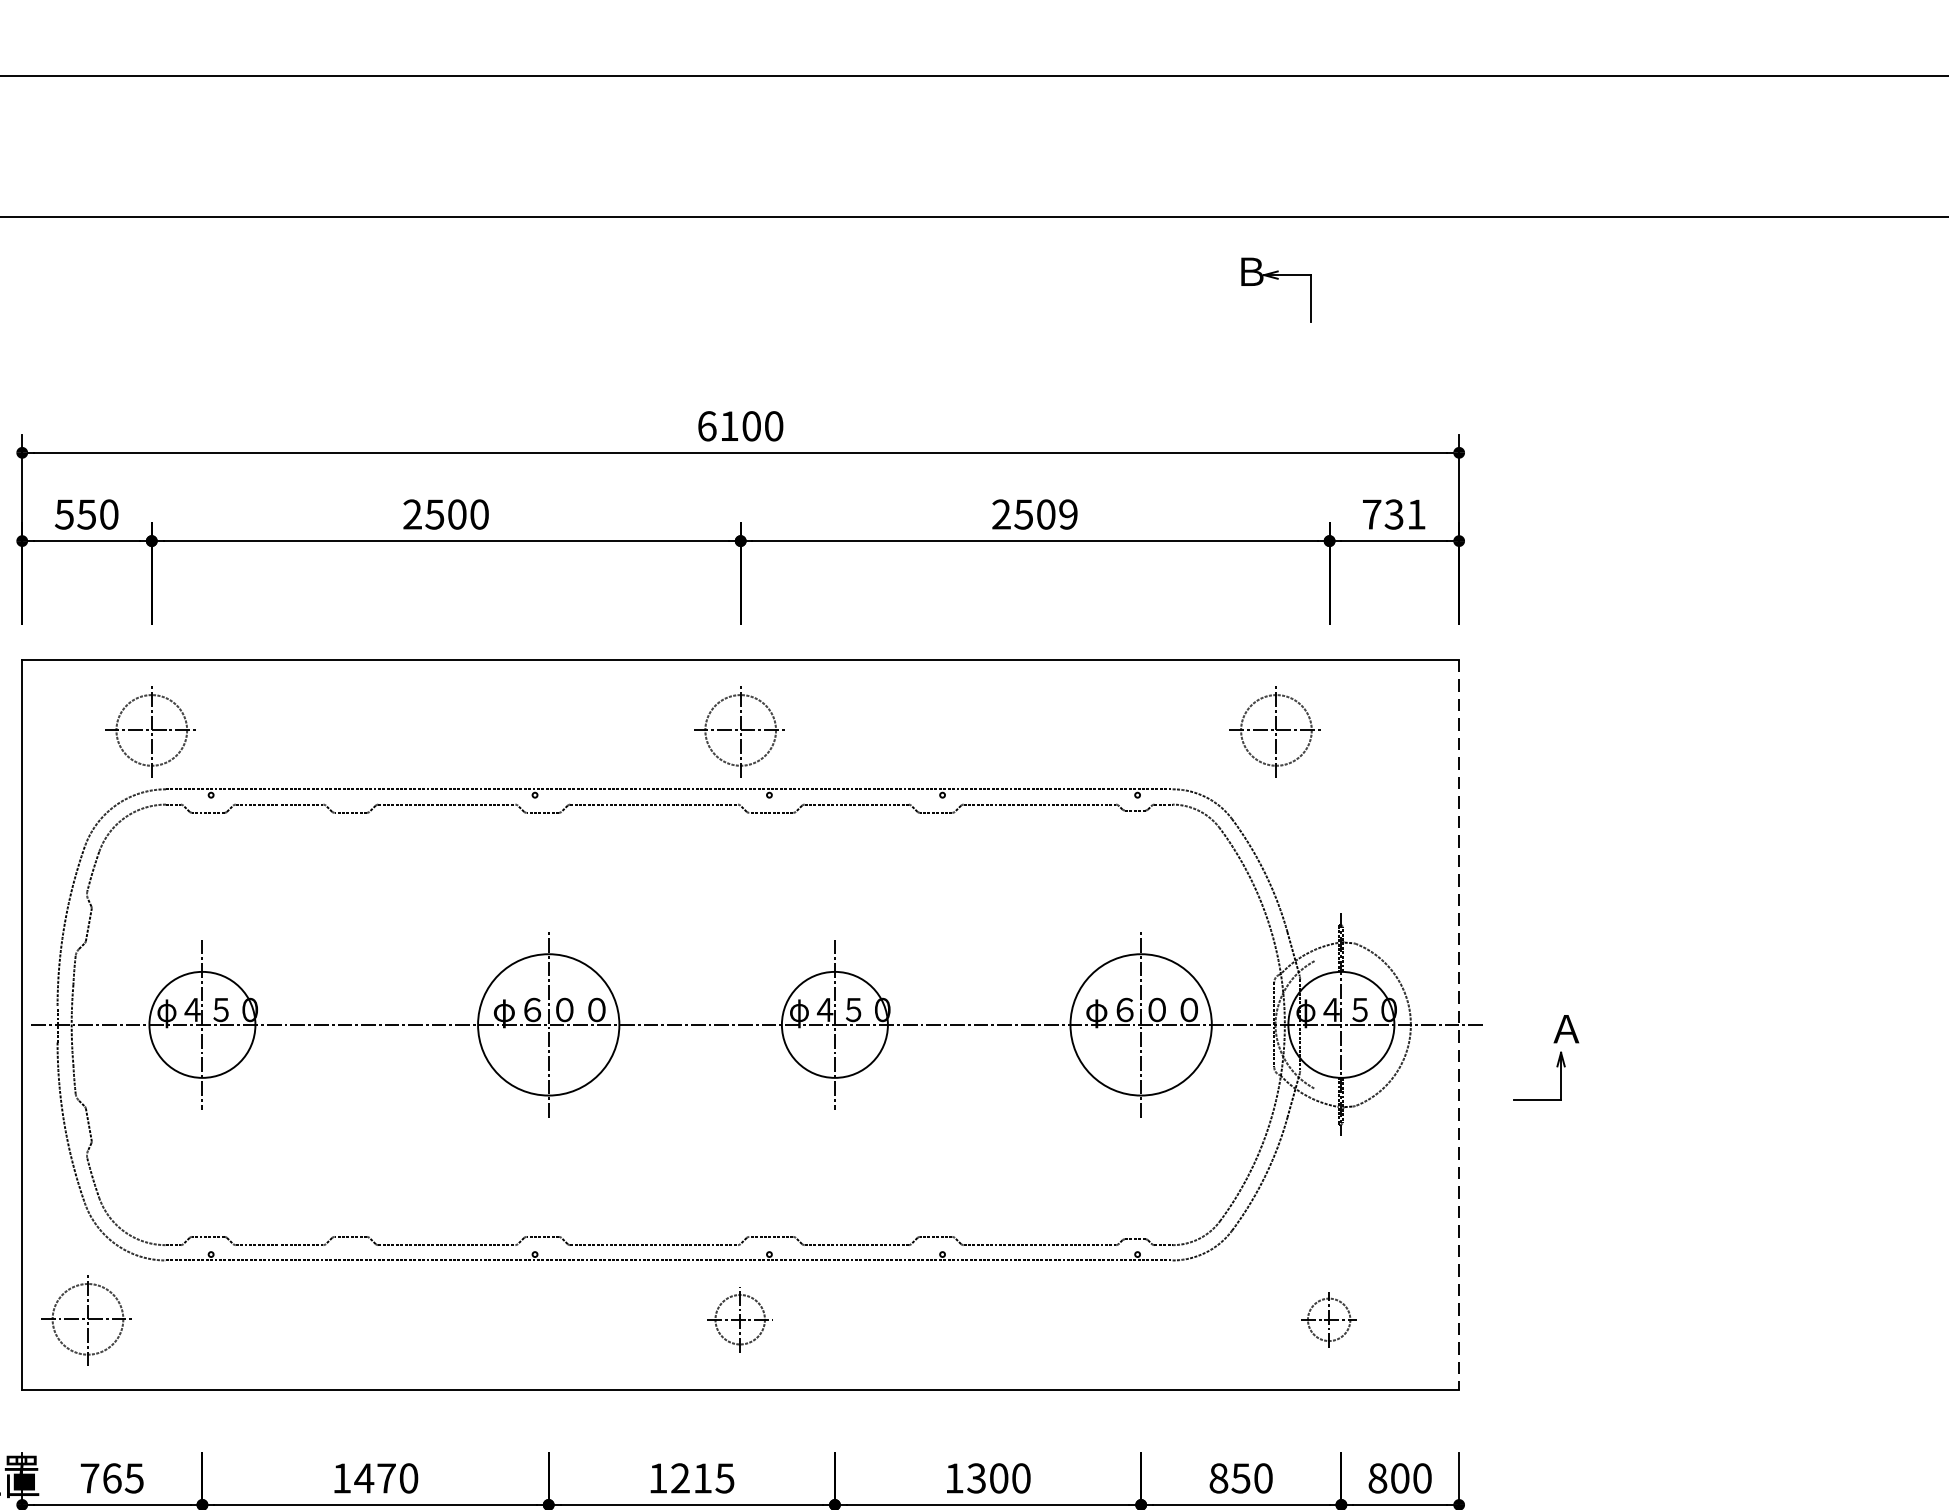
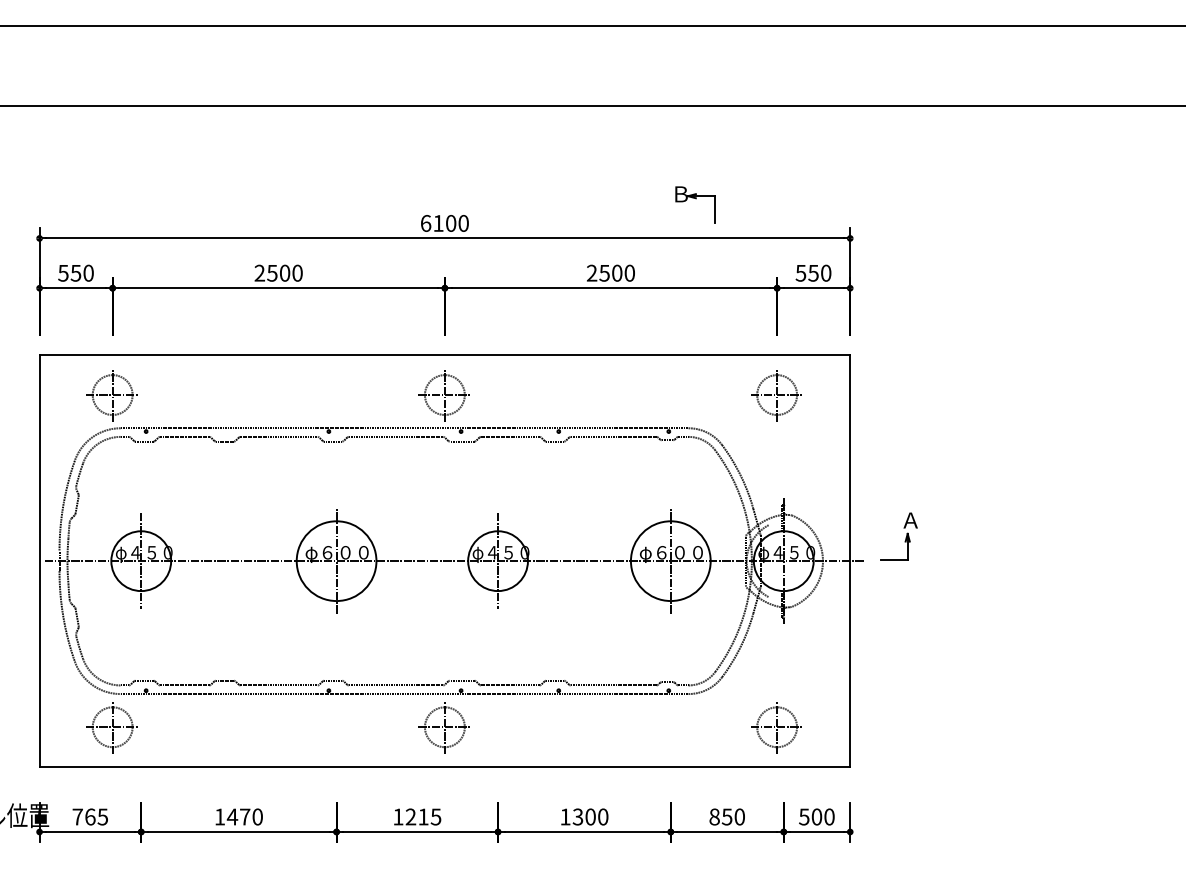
part: (1277, 289) -> (695, 204), moved
text: (1067, 513) -> (629, 272), 2509 -> 2500
text: (1394, 513) -> (813, 272), 731 -> 550
part: (1275, 731) -> (776, 395), moved
line: (1459, 1025) -> (850, 561), dashed -> solid
part: (1557, 1059) -> (905, 537), moved
part: (85, 1319) -> (111, 727), moved
part: (738, 1319) -> (443, 727), size x1.43
part: (1328, 1319) -> (776, 727), size x1.67
text: (1378, 1477) -> (804, 816), 800 -> 500

